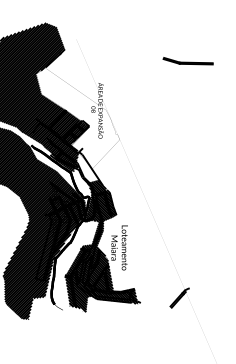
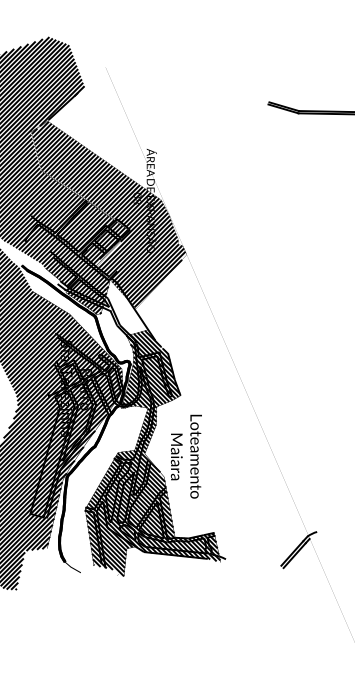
hatch: (77, 117) -> (107, 213), added

